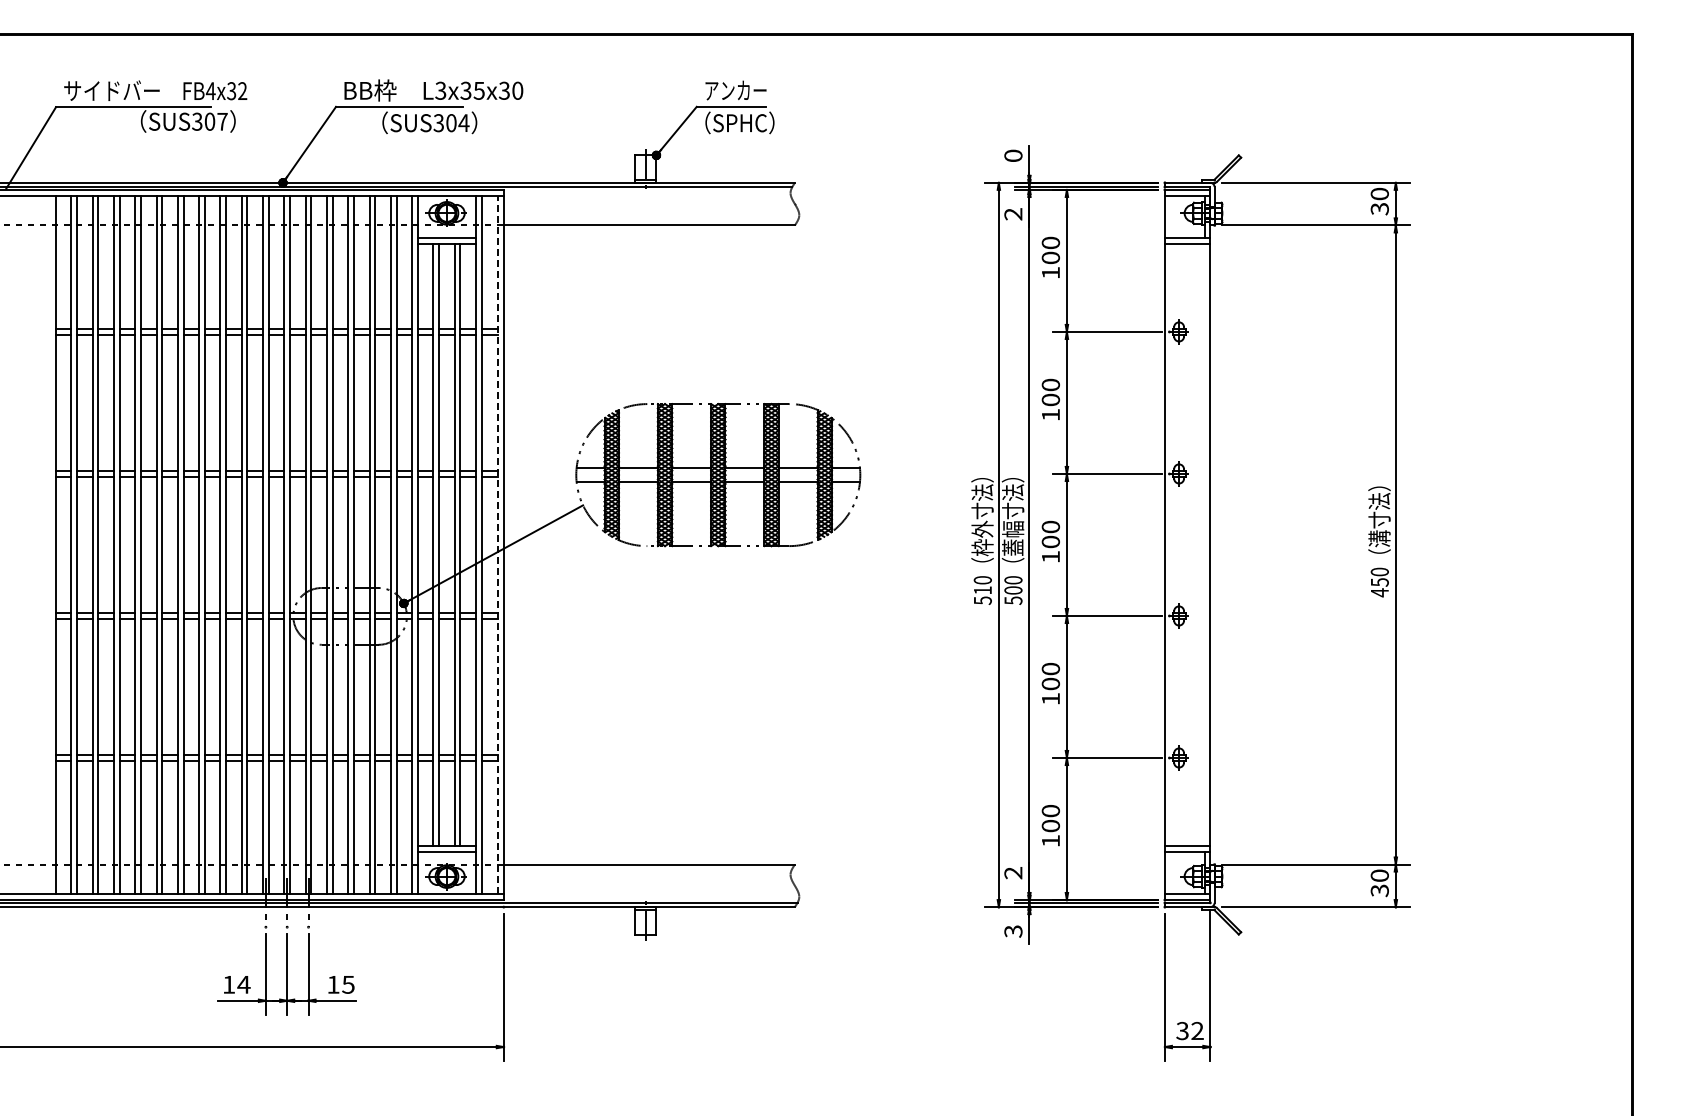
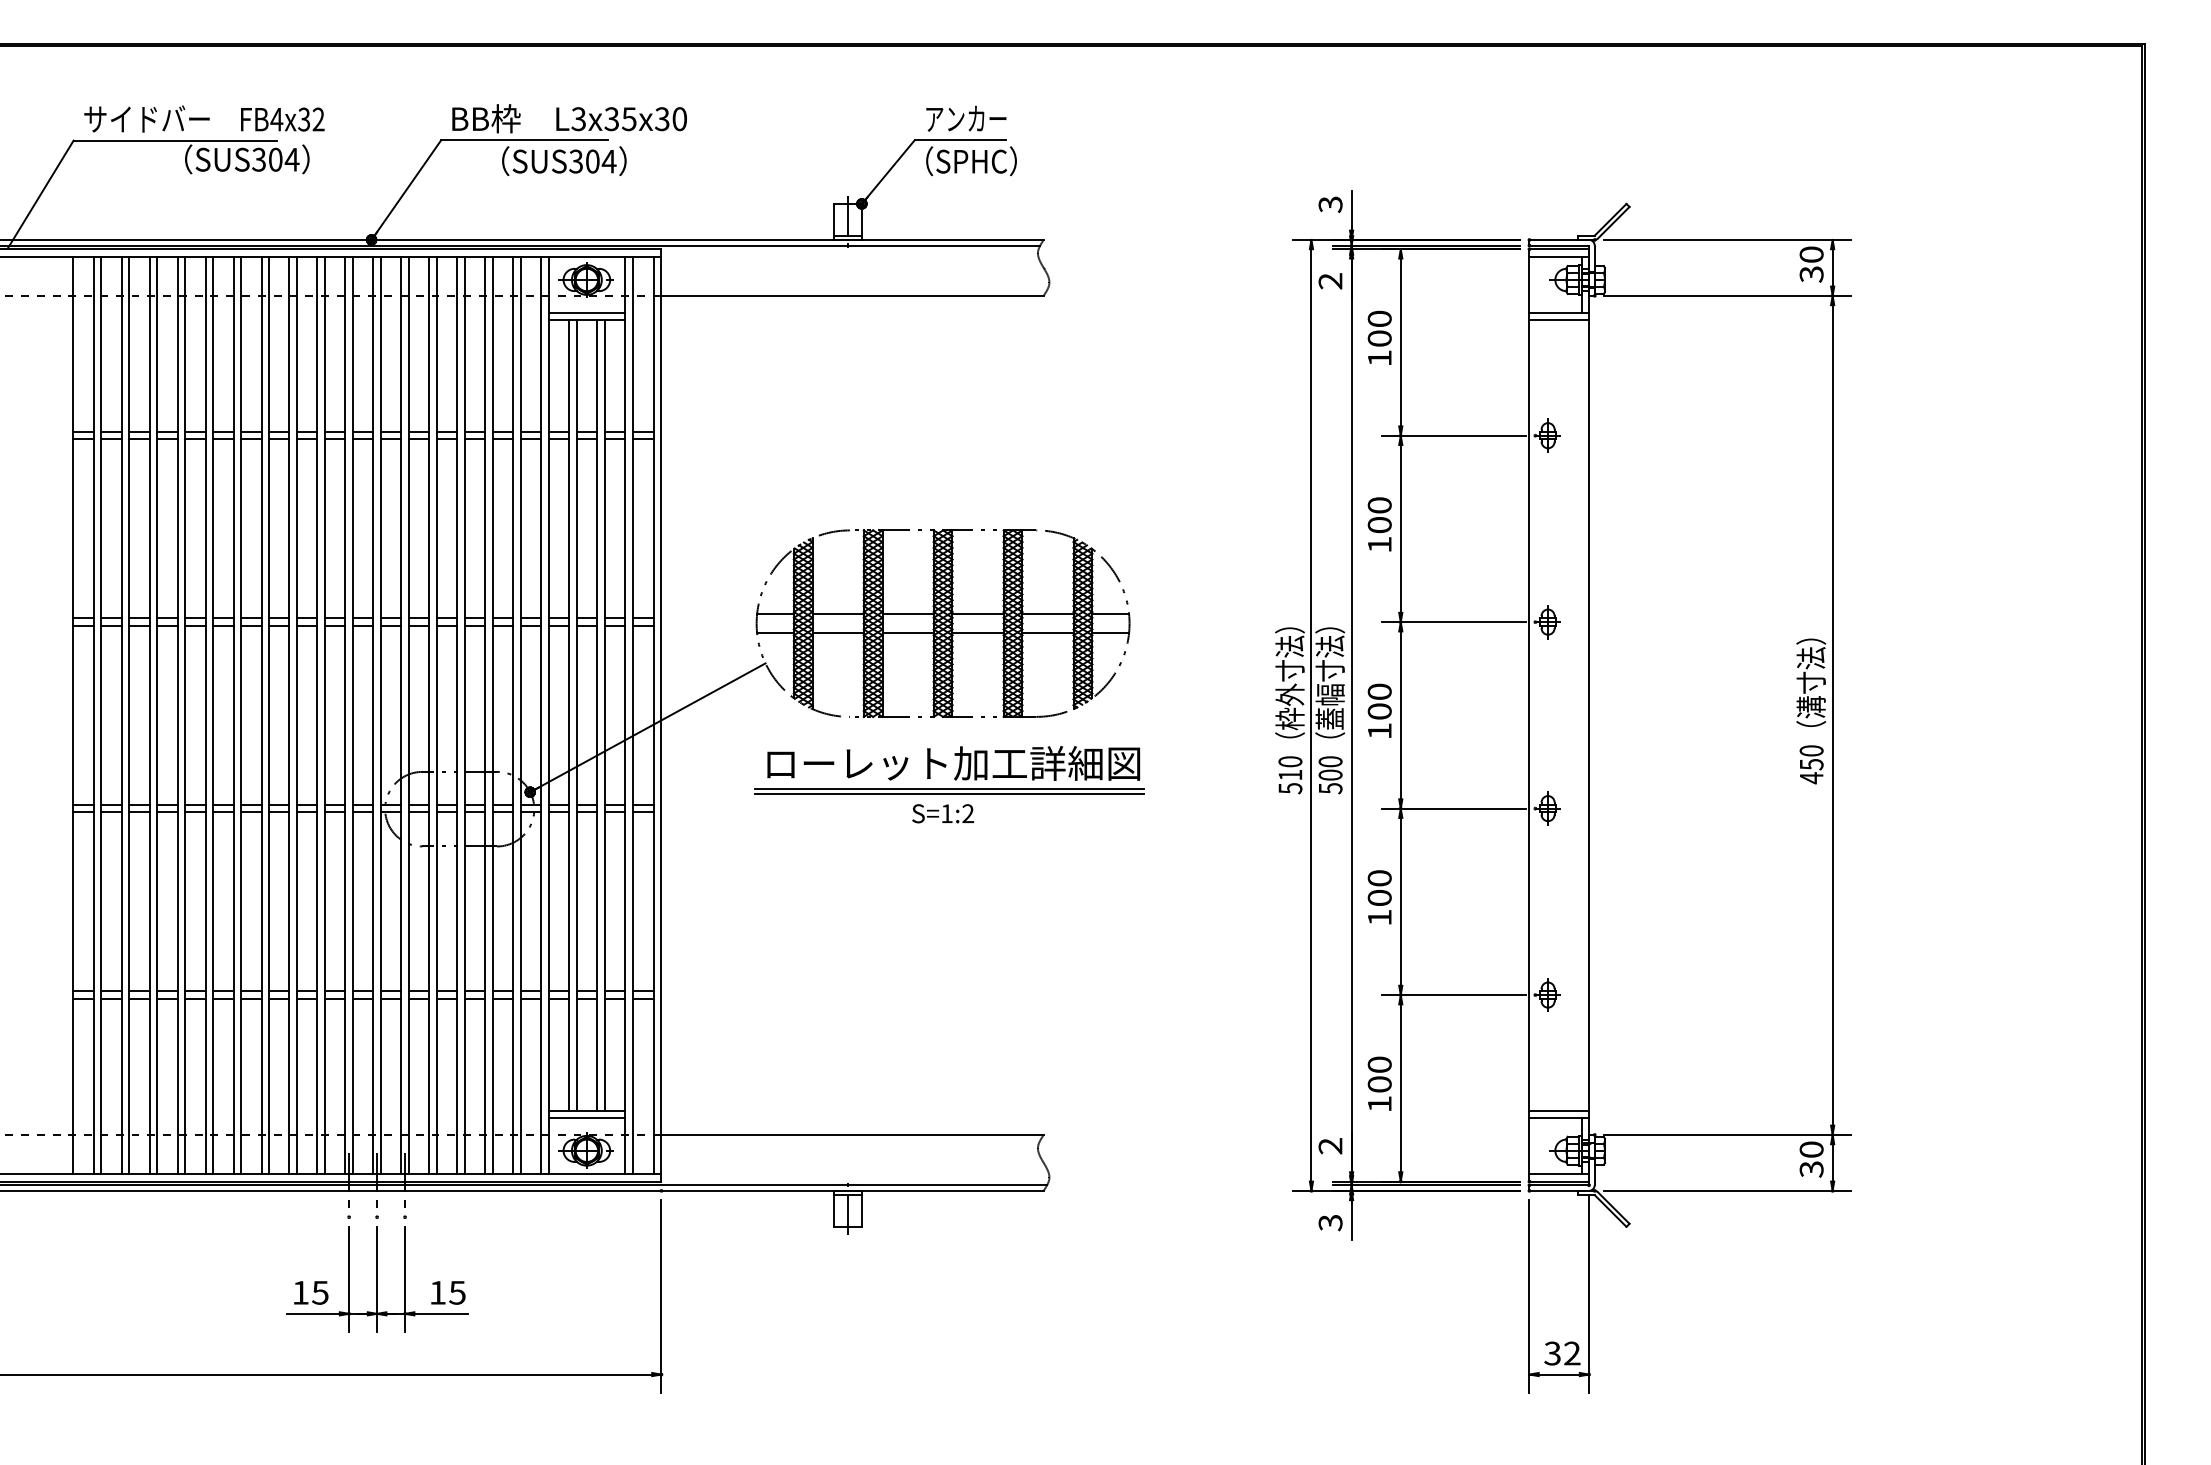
text: (222, 121) -> (292, 159), SUS307 -> SUS304
text: (1013, 155) -> (1330, 204), 0 -> 3
line: (498, 544) -> (654, 714), dashed -> solid
part: (723, 597) -> (949, 784), added
text: (243, 984) -> (319, 1292), 14 -> 15

